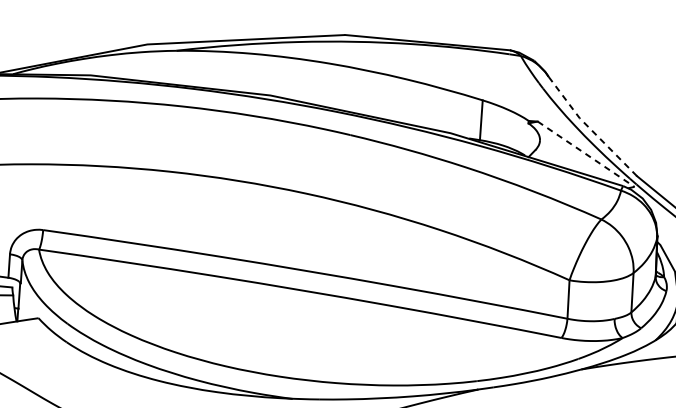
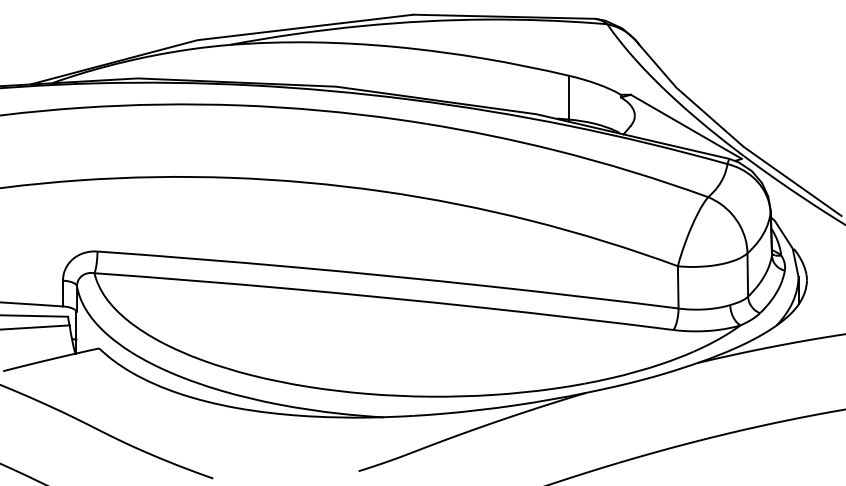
line: (588, 127) -> (687, 97), dashed -> solid
line: (586, 154) -> (686, 127), dashed -> solid

